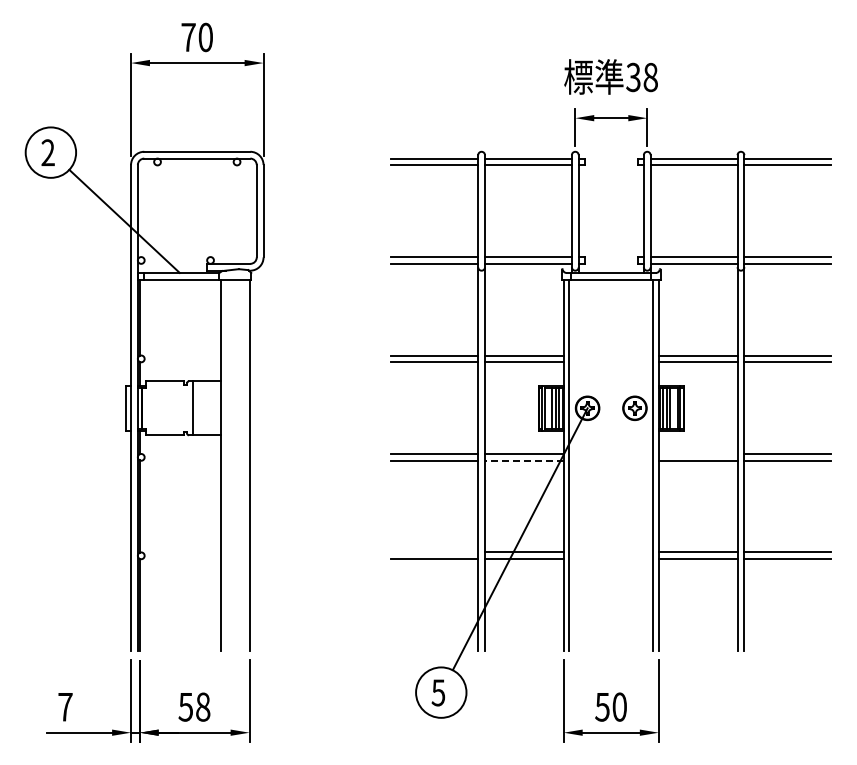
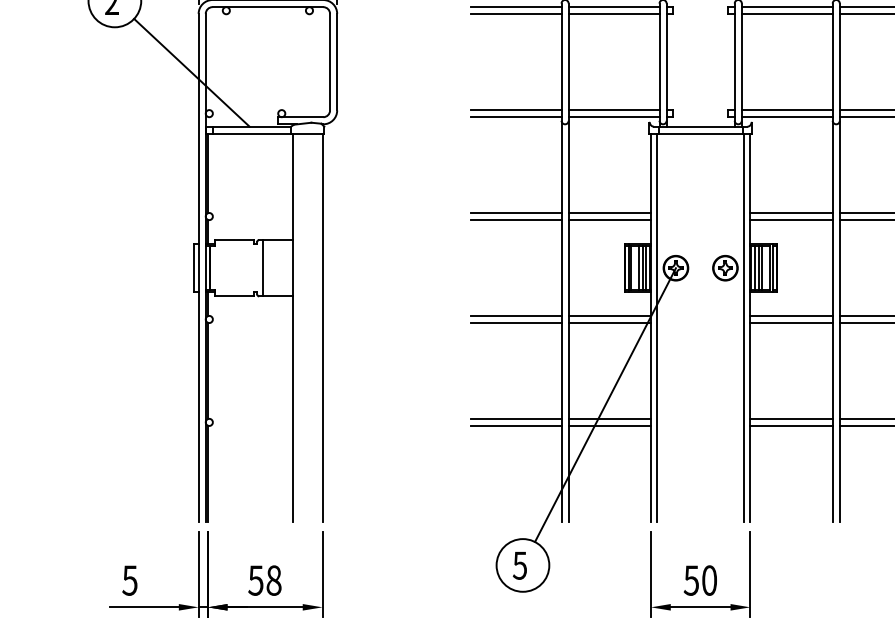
line: (697, 453) -> (790, 315), added
line: (523, 460) -> (608, 322), dashed -> solid
line: (434, 552) -> (515, 418), added
text: (65, 707) -> (130, 580), 7 -> 5

